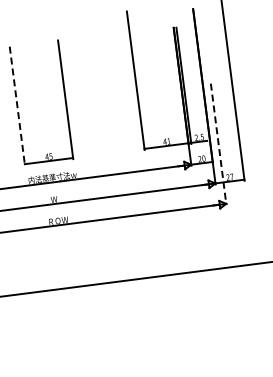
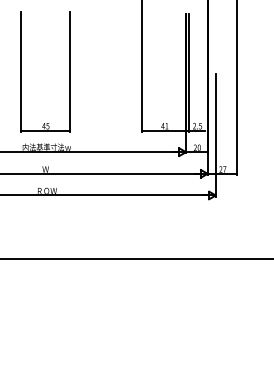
line: (16, 105) -> (20, 71), dashed -> solid
line: (218, 144) -> (215, 135), dashed -> solid

